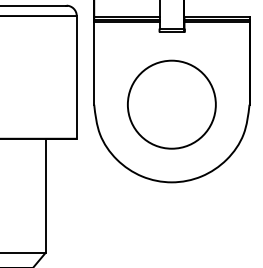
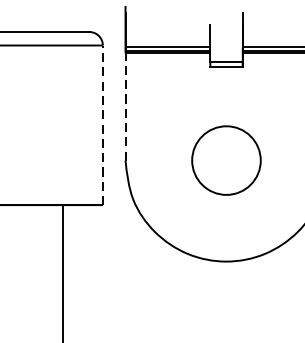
line: (94, 62) -> (125, 105), solid -> dashed
line: (76, 76) -> (102, 124), solid -> dashed
circle: (171, 104) -> (225, 160), size x0.6

